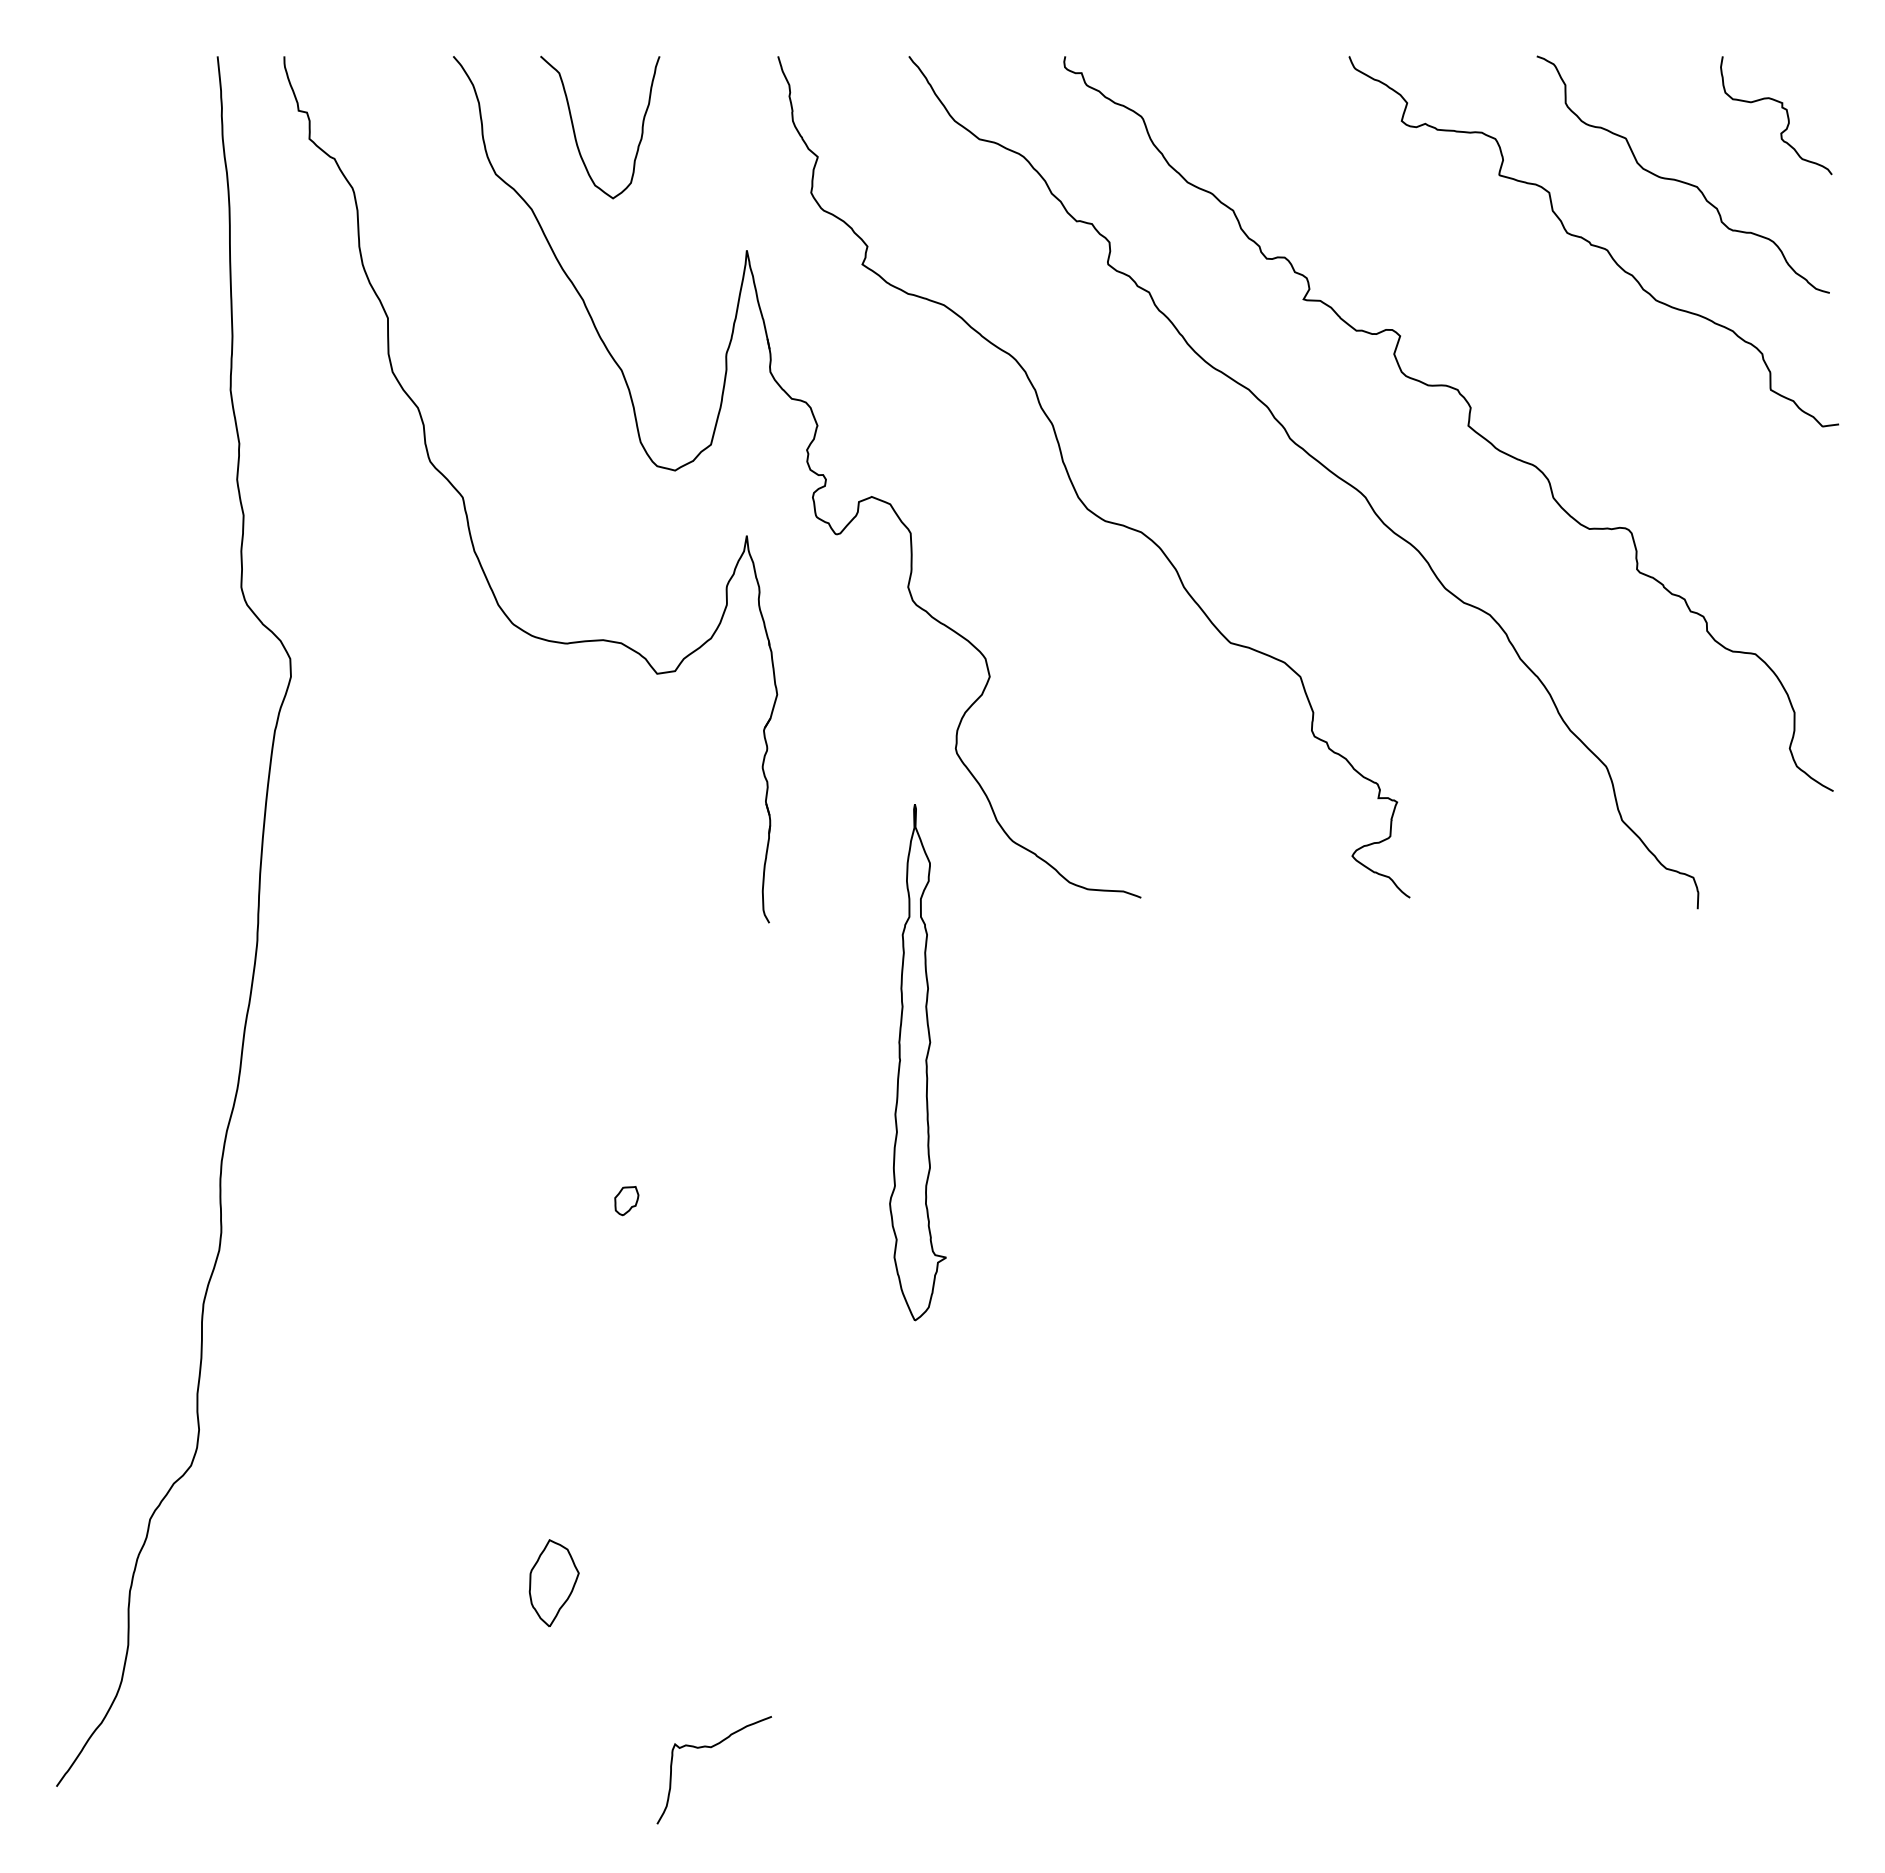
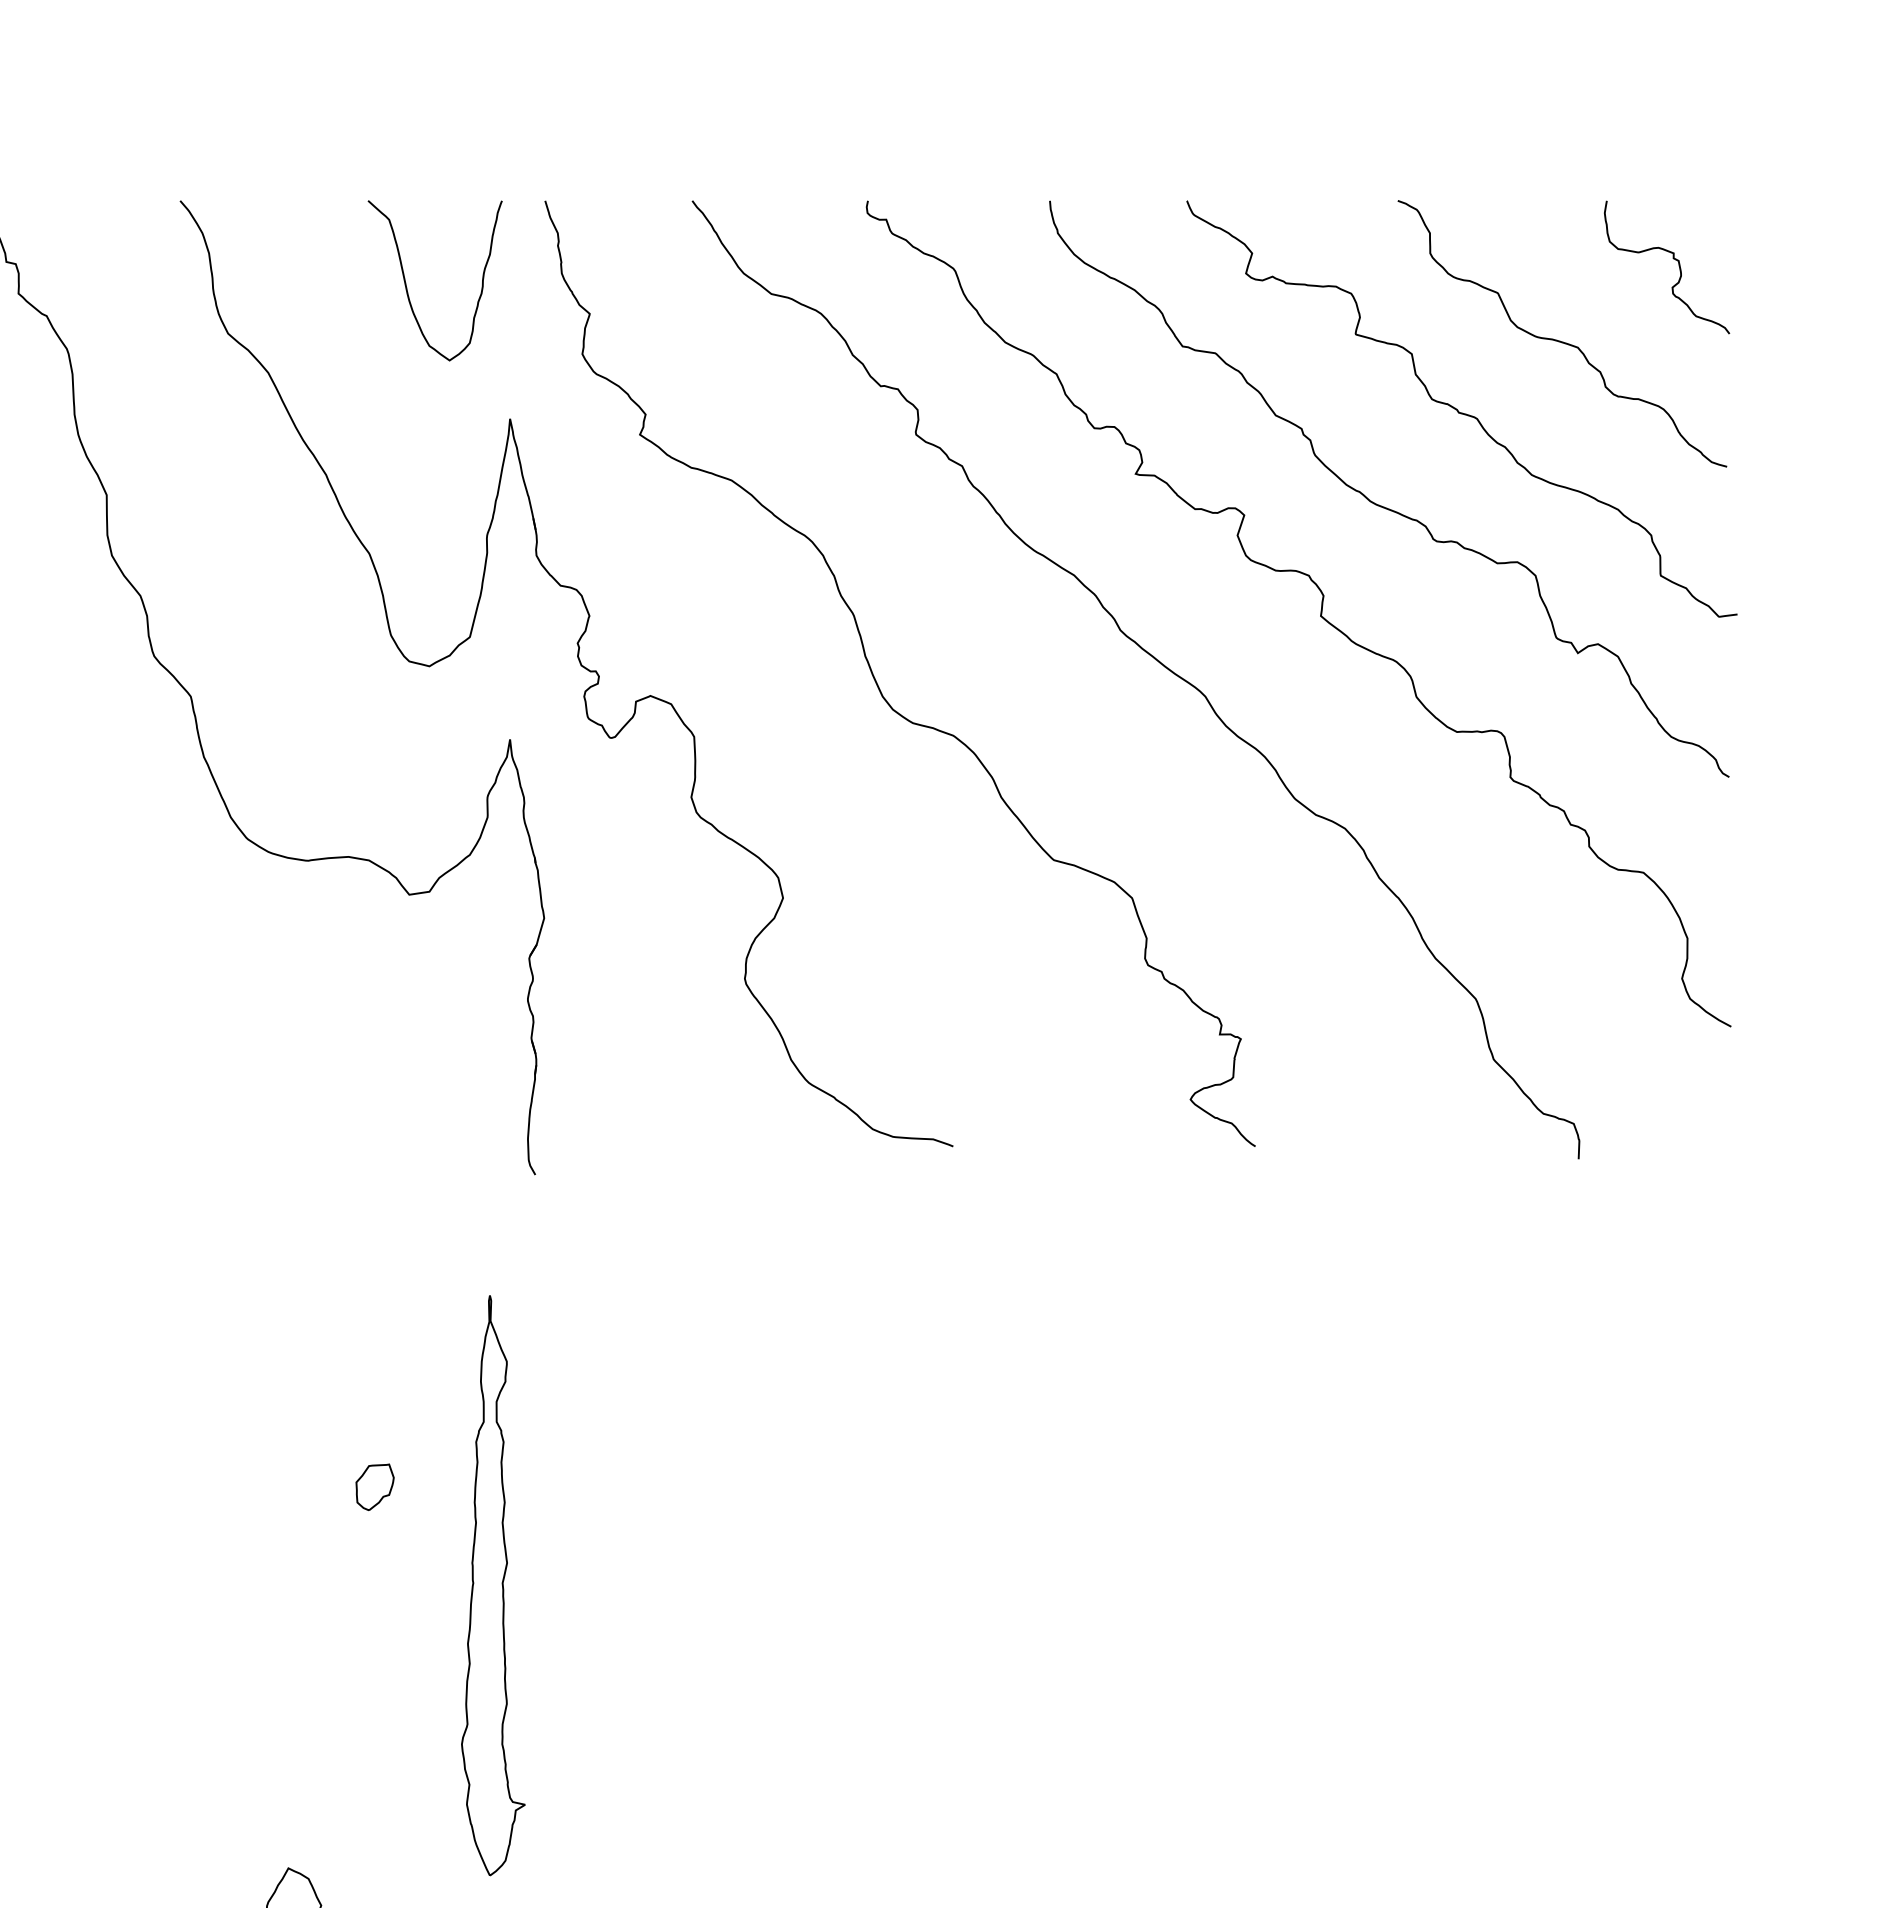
curve: (575, 132) -> (407, 286), moved
curve: (1523, 327) -> (1382, 505), added
part: (917, 1062) -> (492, 1585), moved
part: (626, 1200) -> (374, 1486), size x1.43

